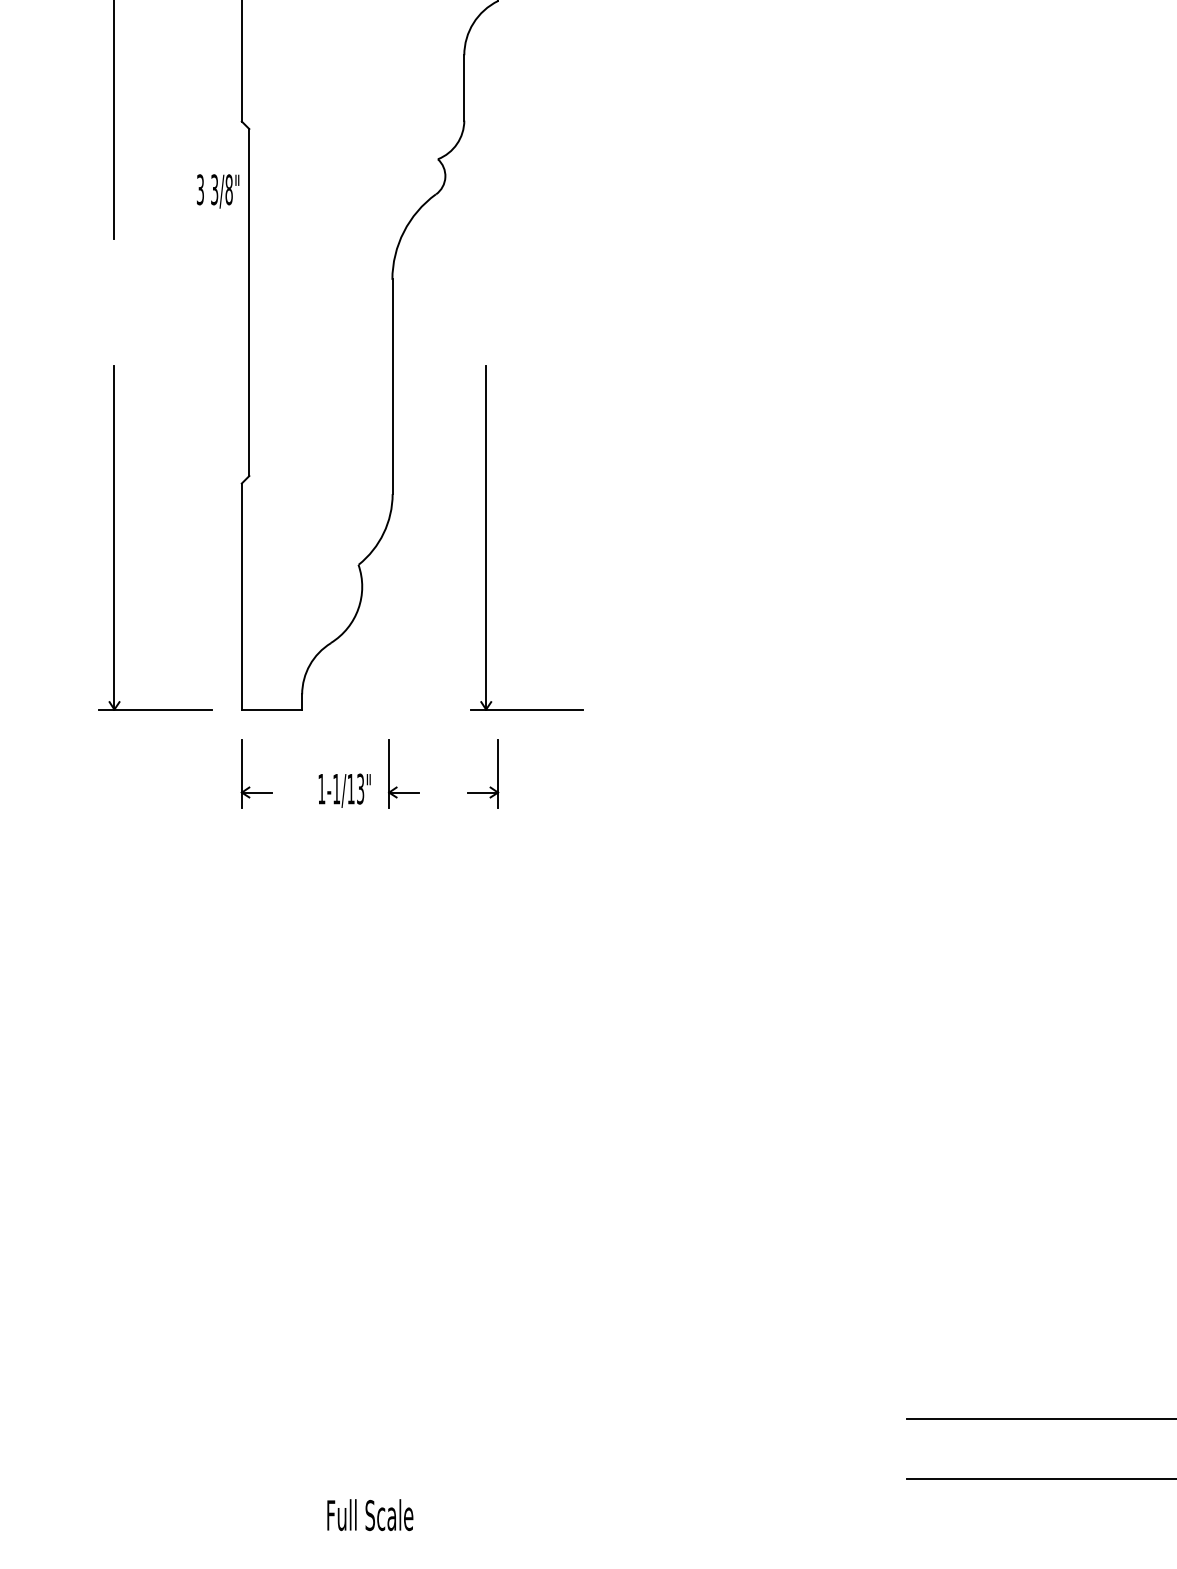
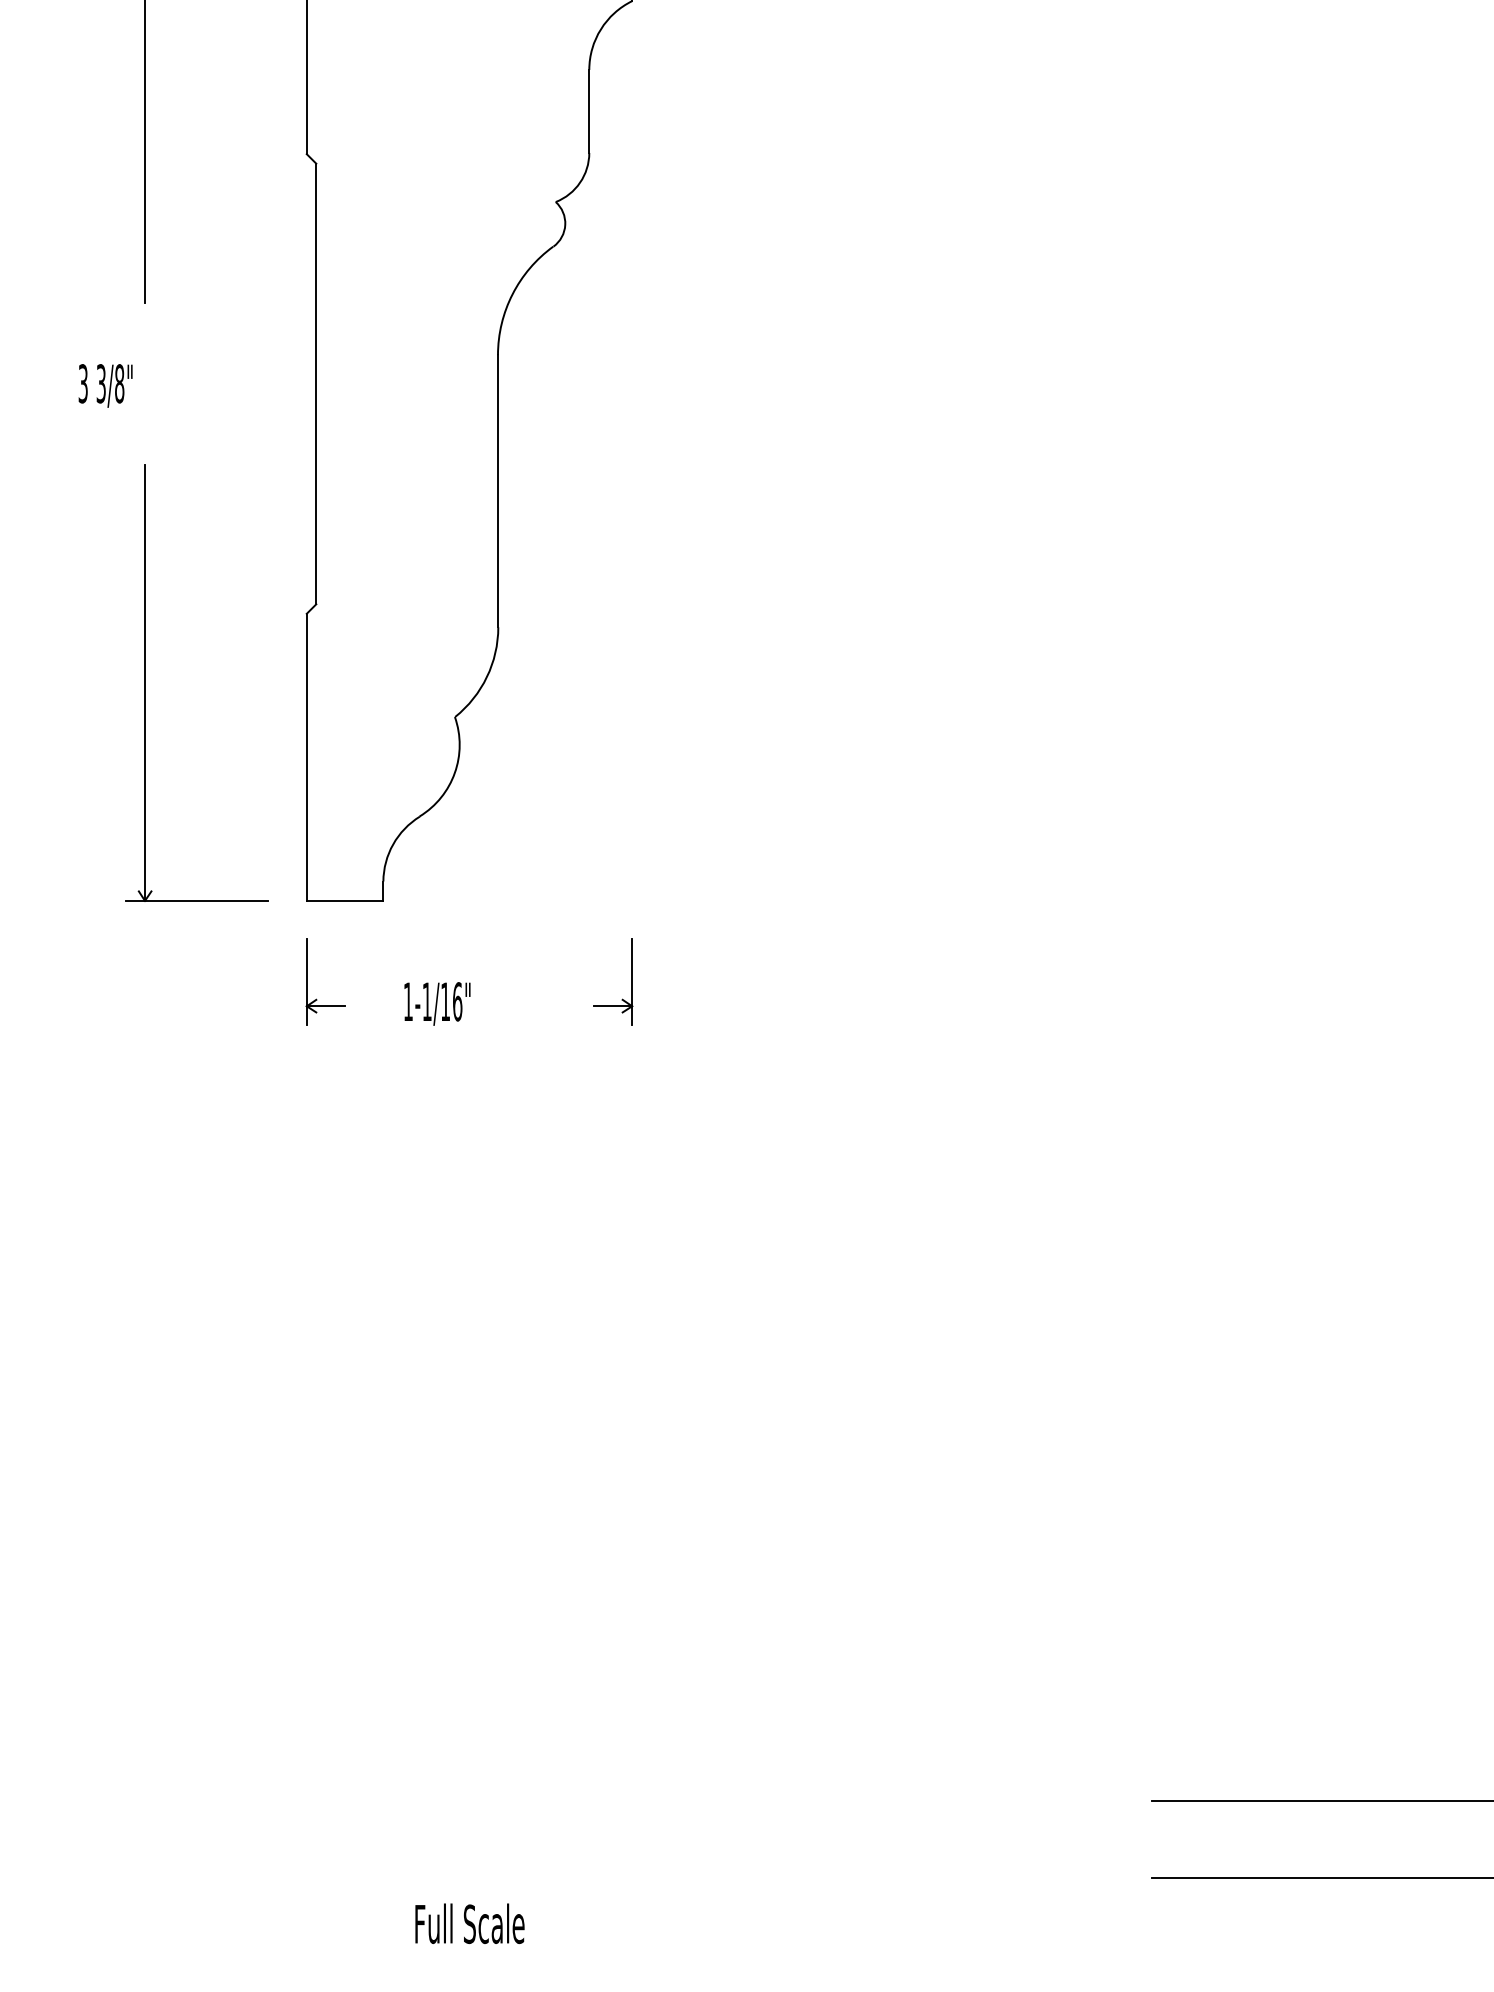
text: (217, 191) -> (105, 385), moved
part: (486, 537) -> (617, 682), removed
part: (389, 773) -> (494, 981), removed
text: (360, 788) -> (457, 1001), 1-1/13" -> 1-1/16"

